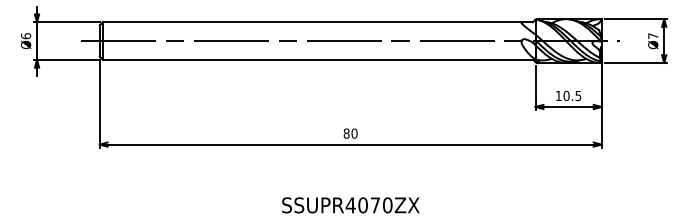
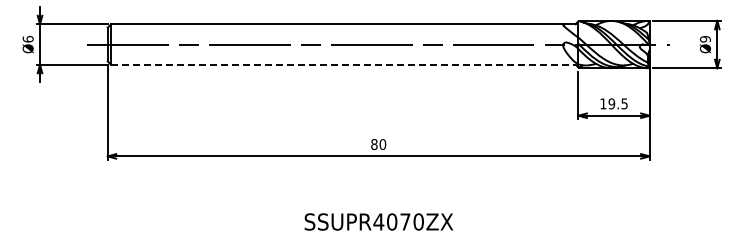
text: (652, 36) -> (704, 39), Ø7 -> Ø9
line: (318, 59) -> (344, 64), solid -> dashed
text: (566, 95) -> (611, 103), 10.5 -> 19.5

